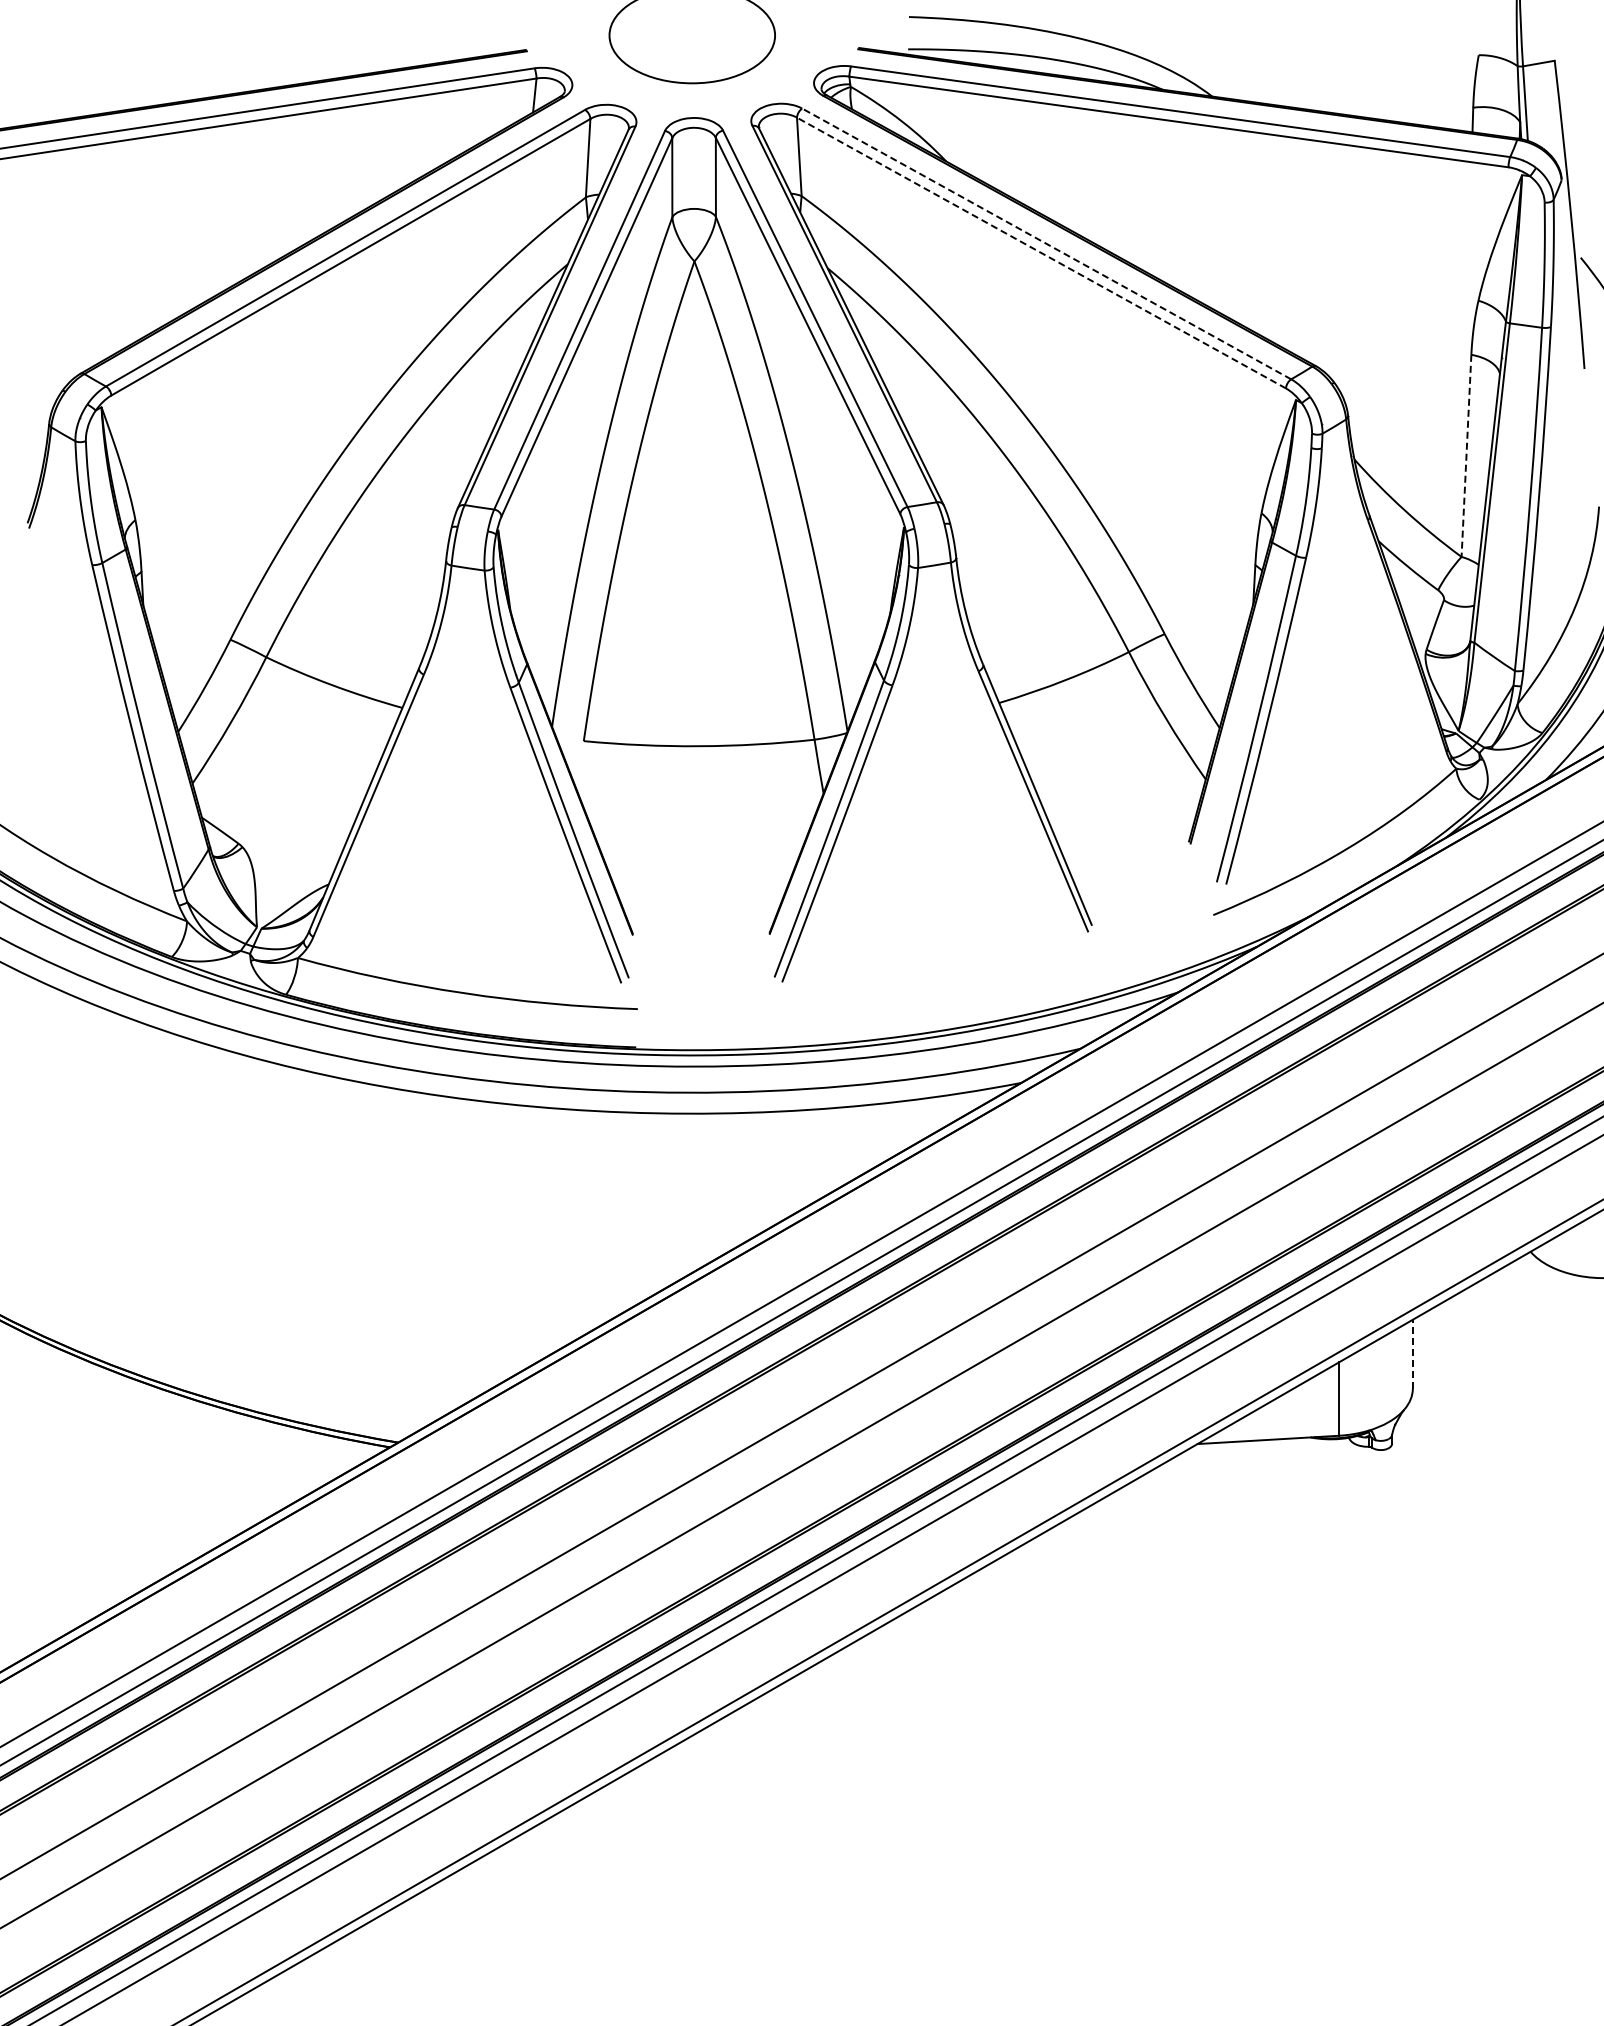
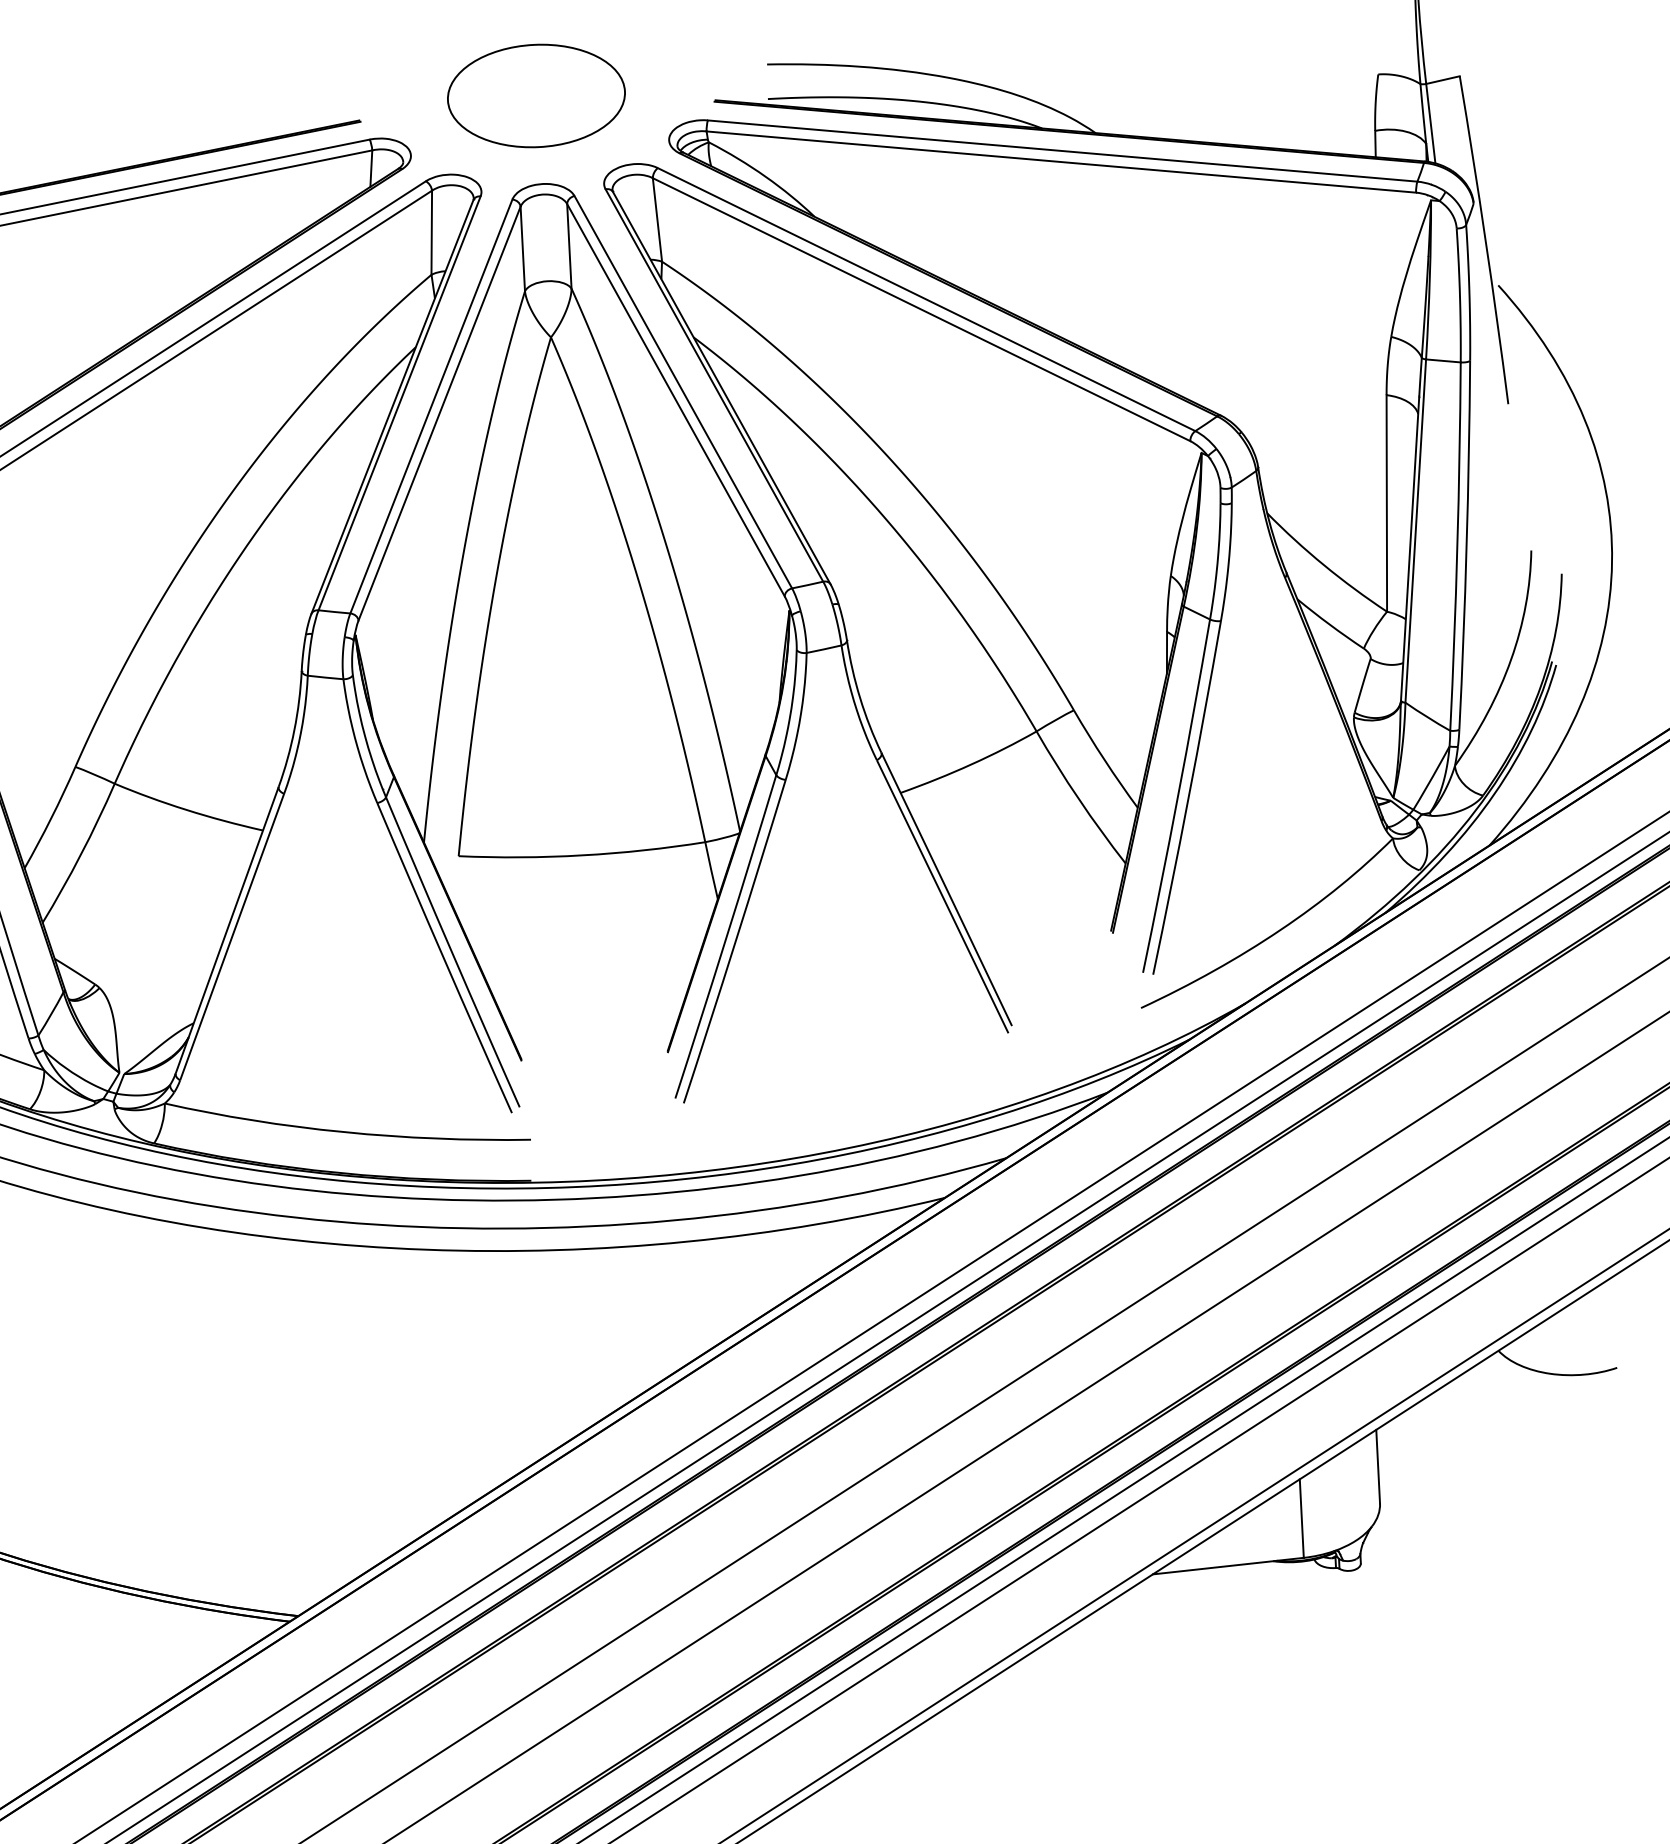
line: (1046, 243) -> (926, 299), dashed -> solid
line: (1041, 252) -> (921, 309), dashed -> solid
line: (1466, 456) -> (1386, 504), dashed -> solid
line: (1412, 1353) -> (1377, 1465), dashed -> solid

